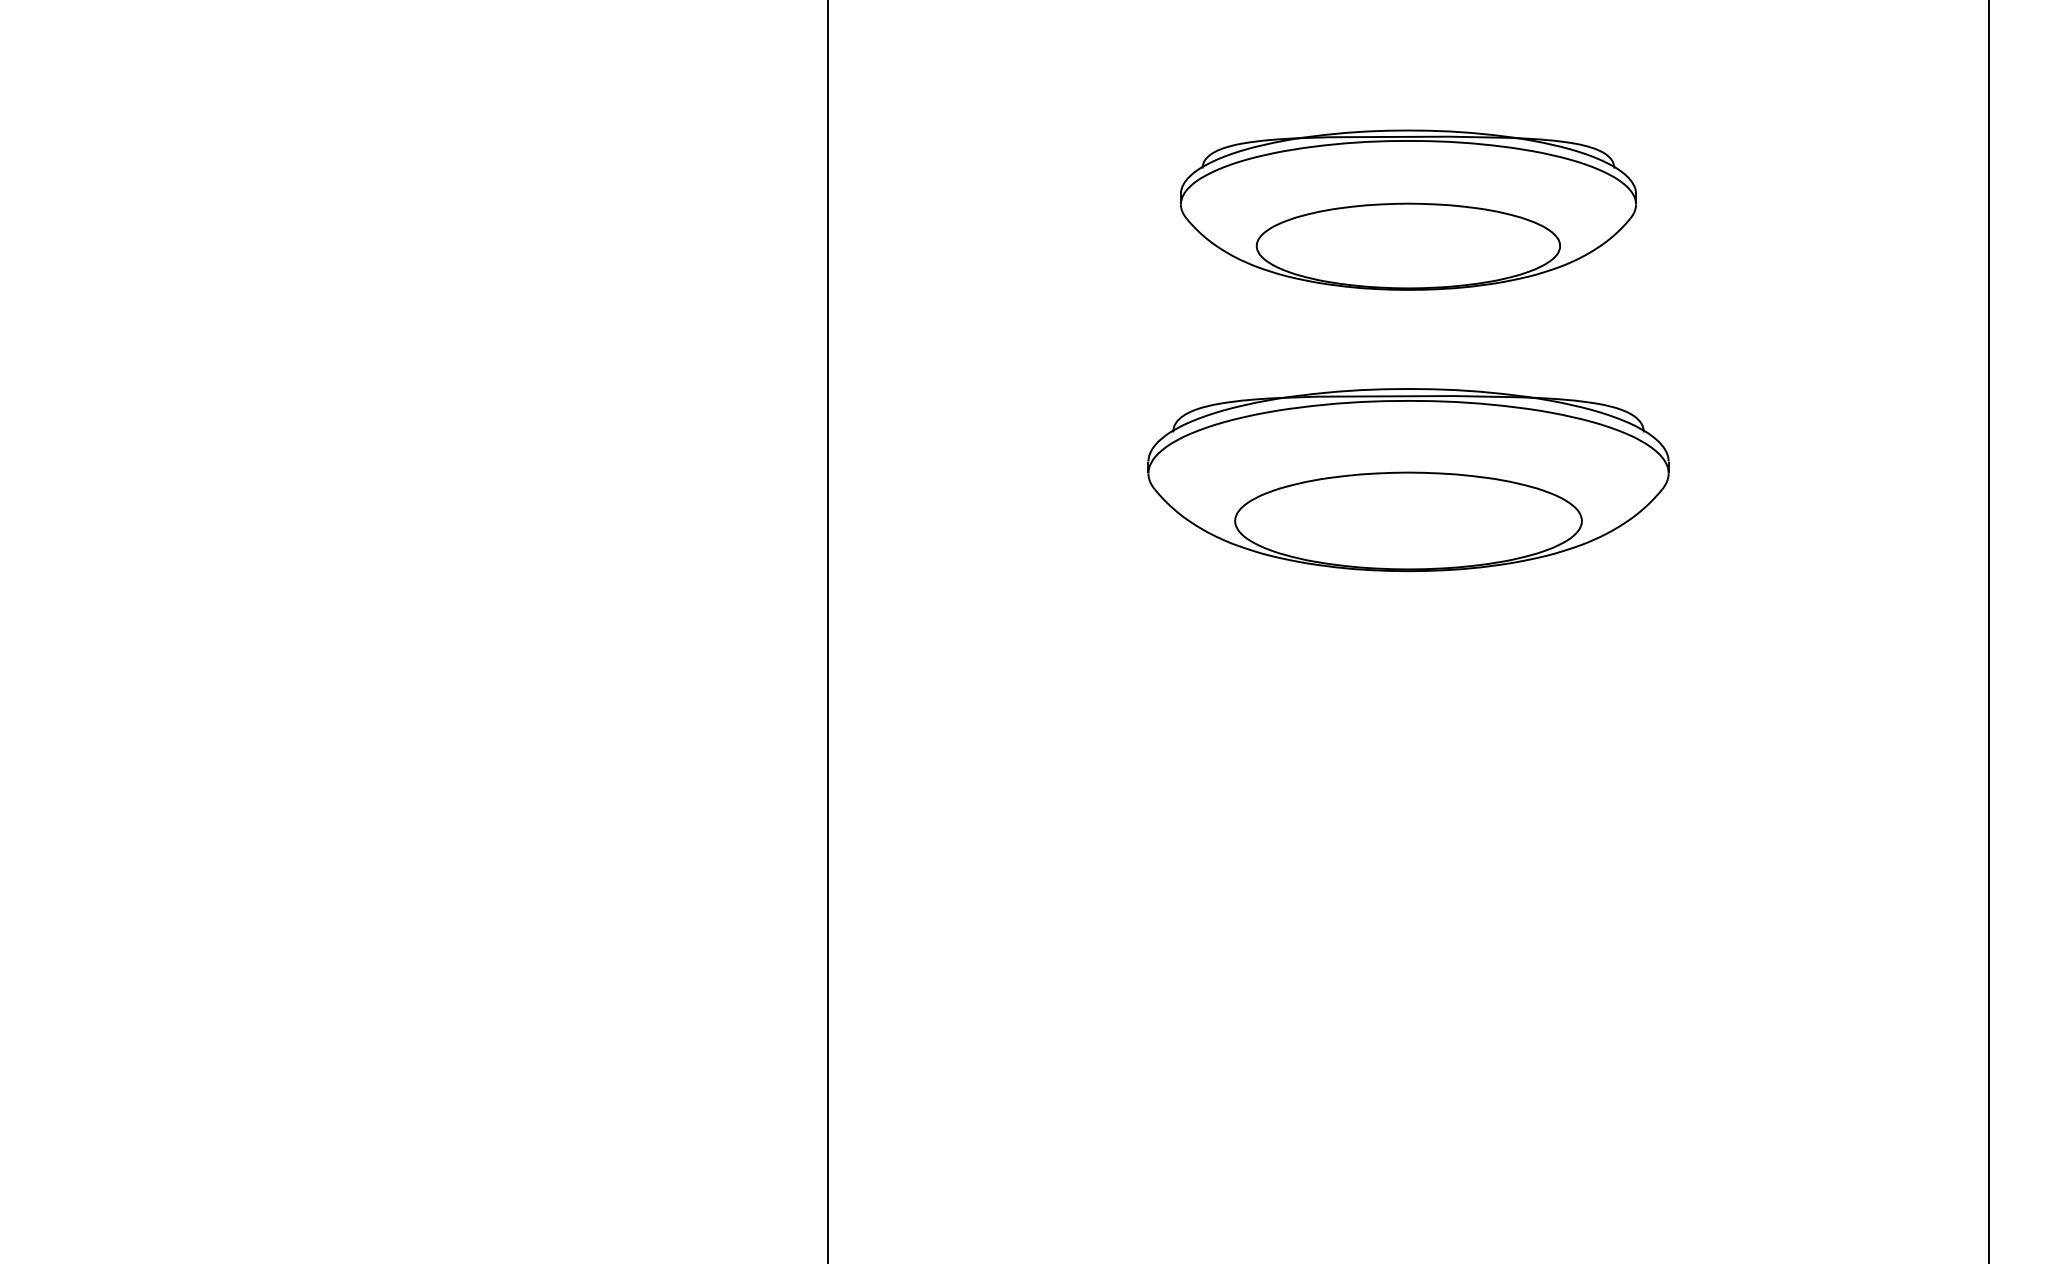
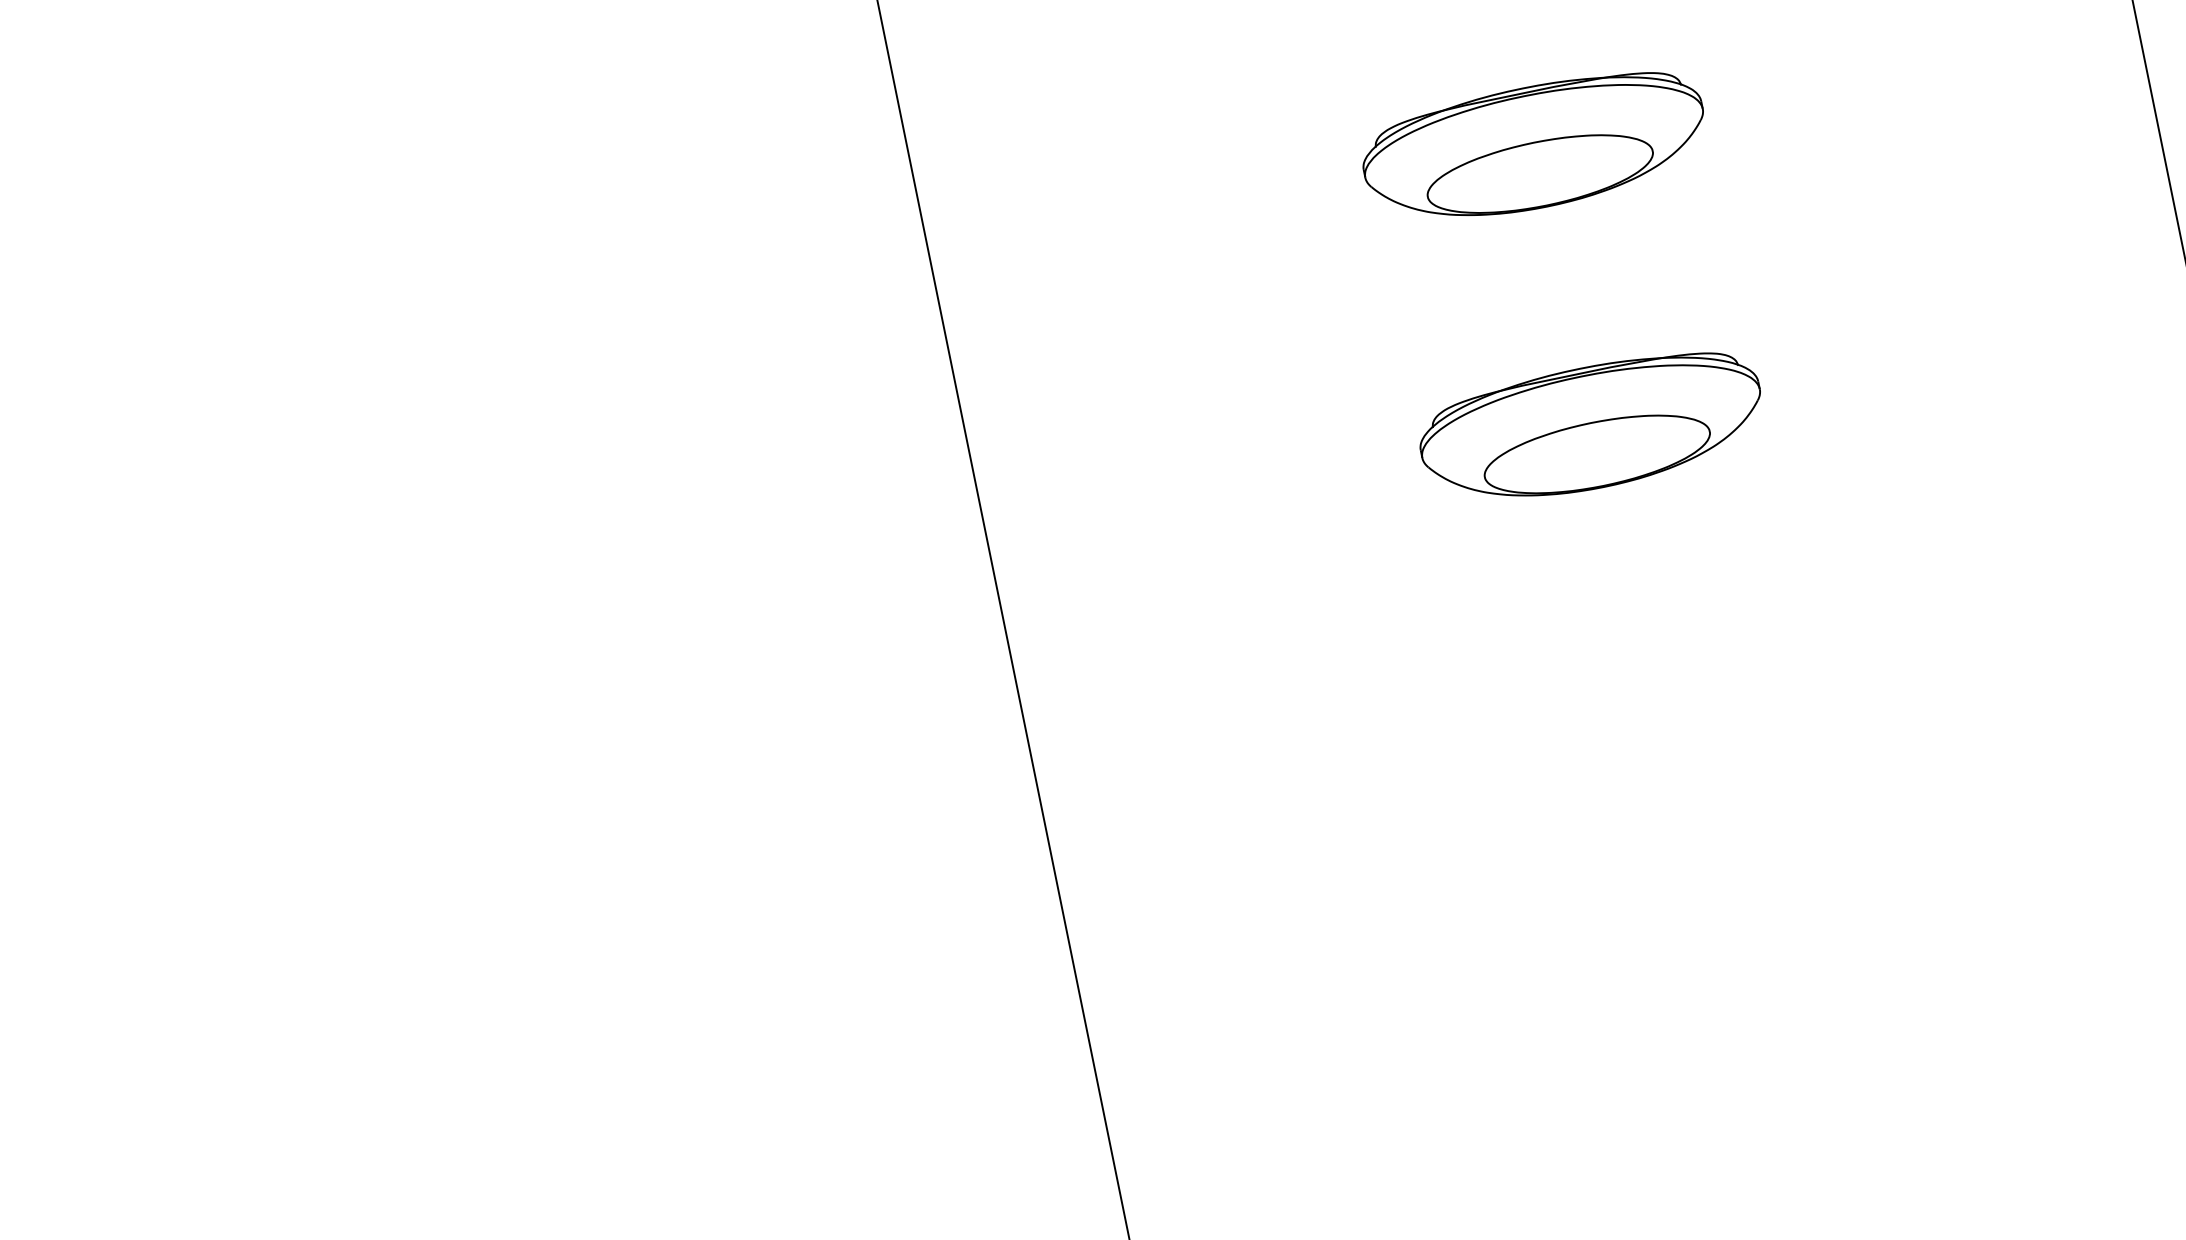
part: (1407, 209) -> (1533, 147), size x0.71
part: (1407, 480) -> (1591, 428), size x0.62

